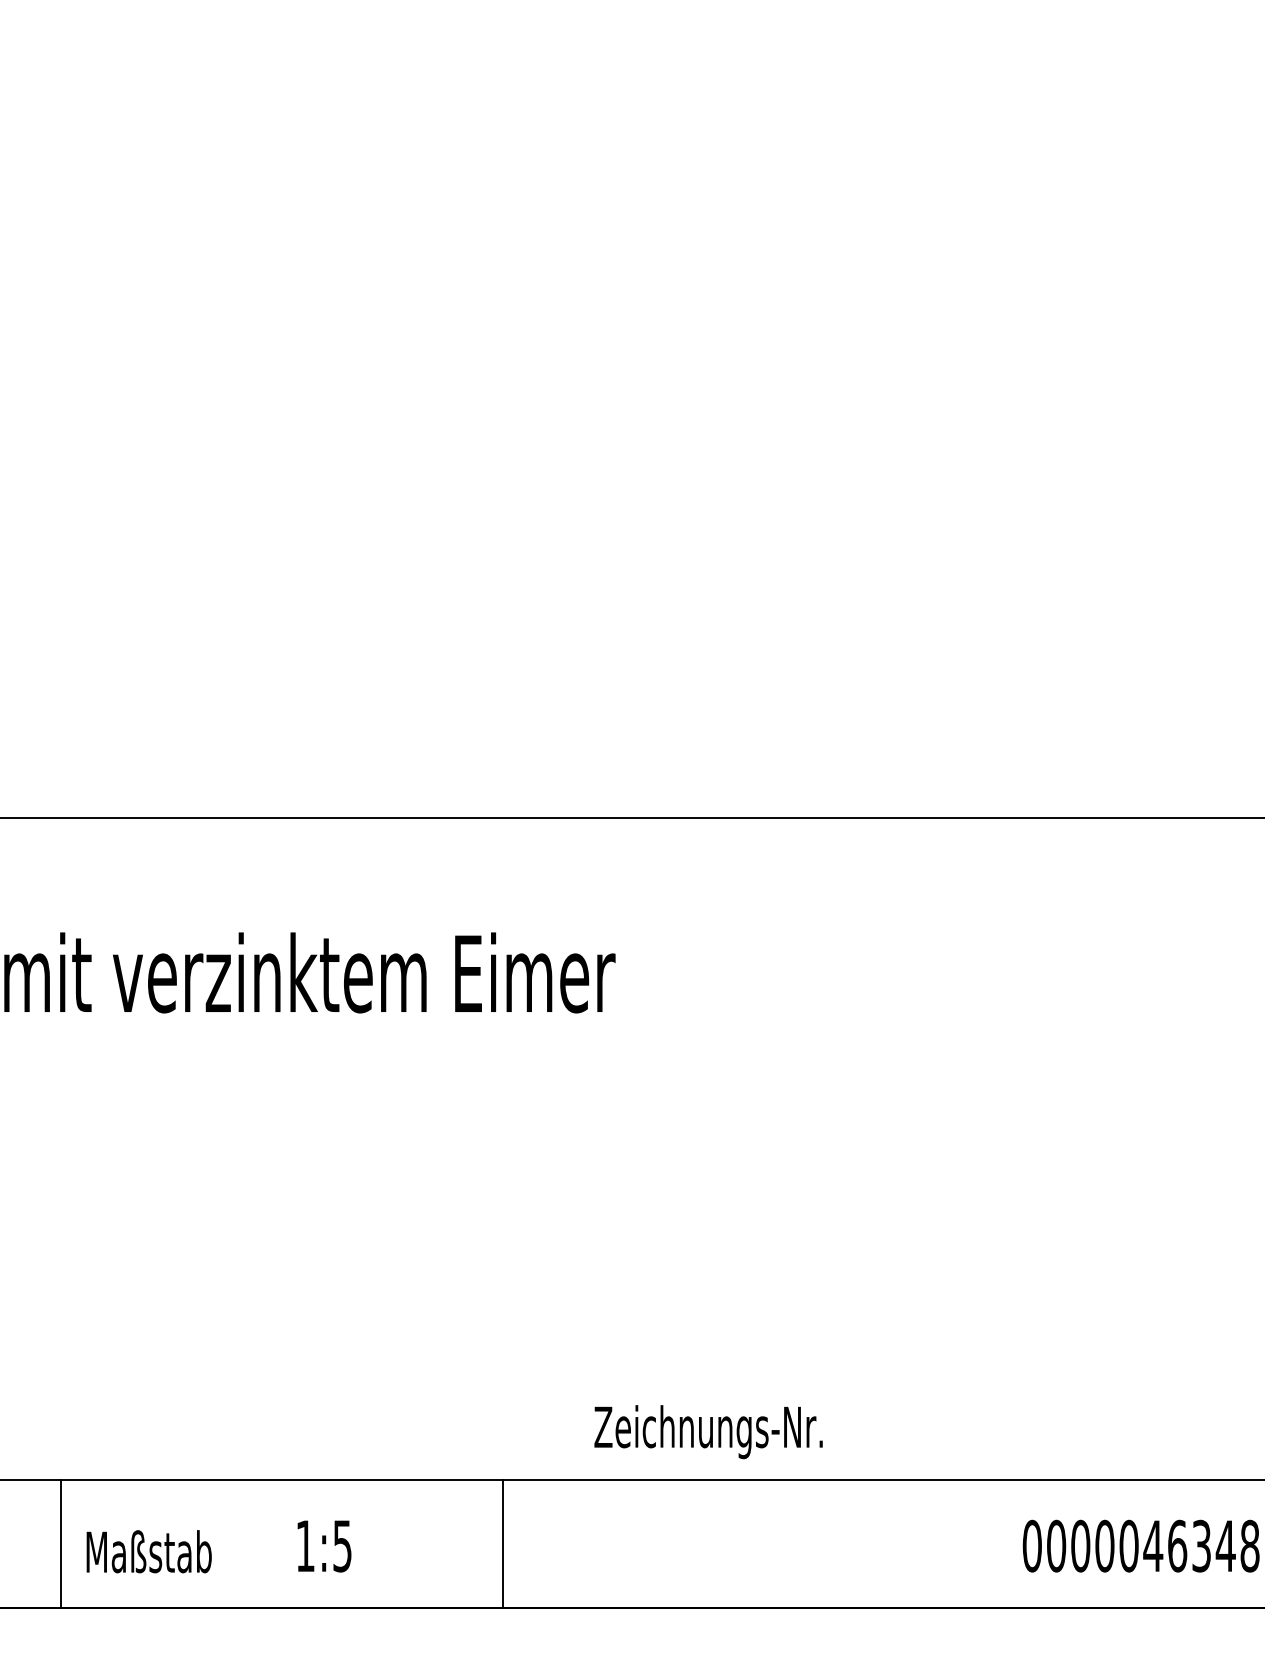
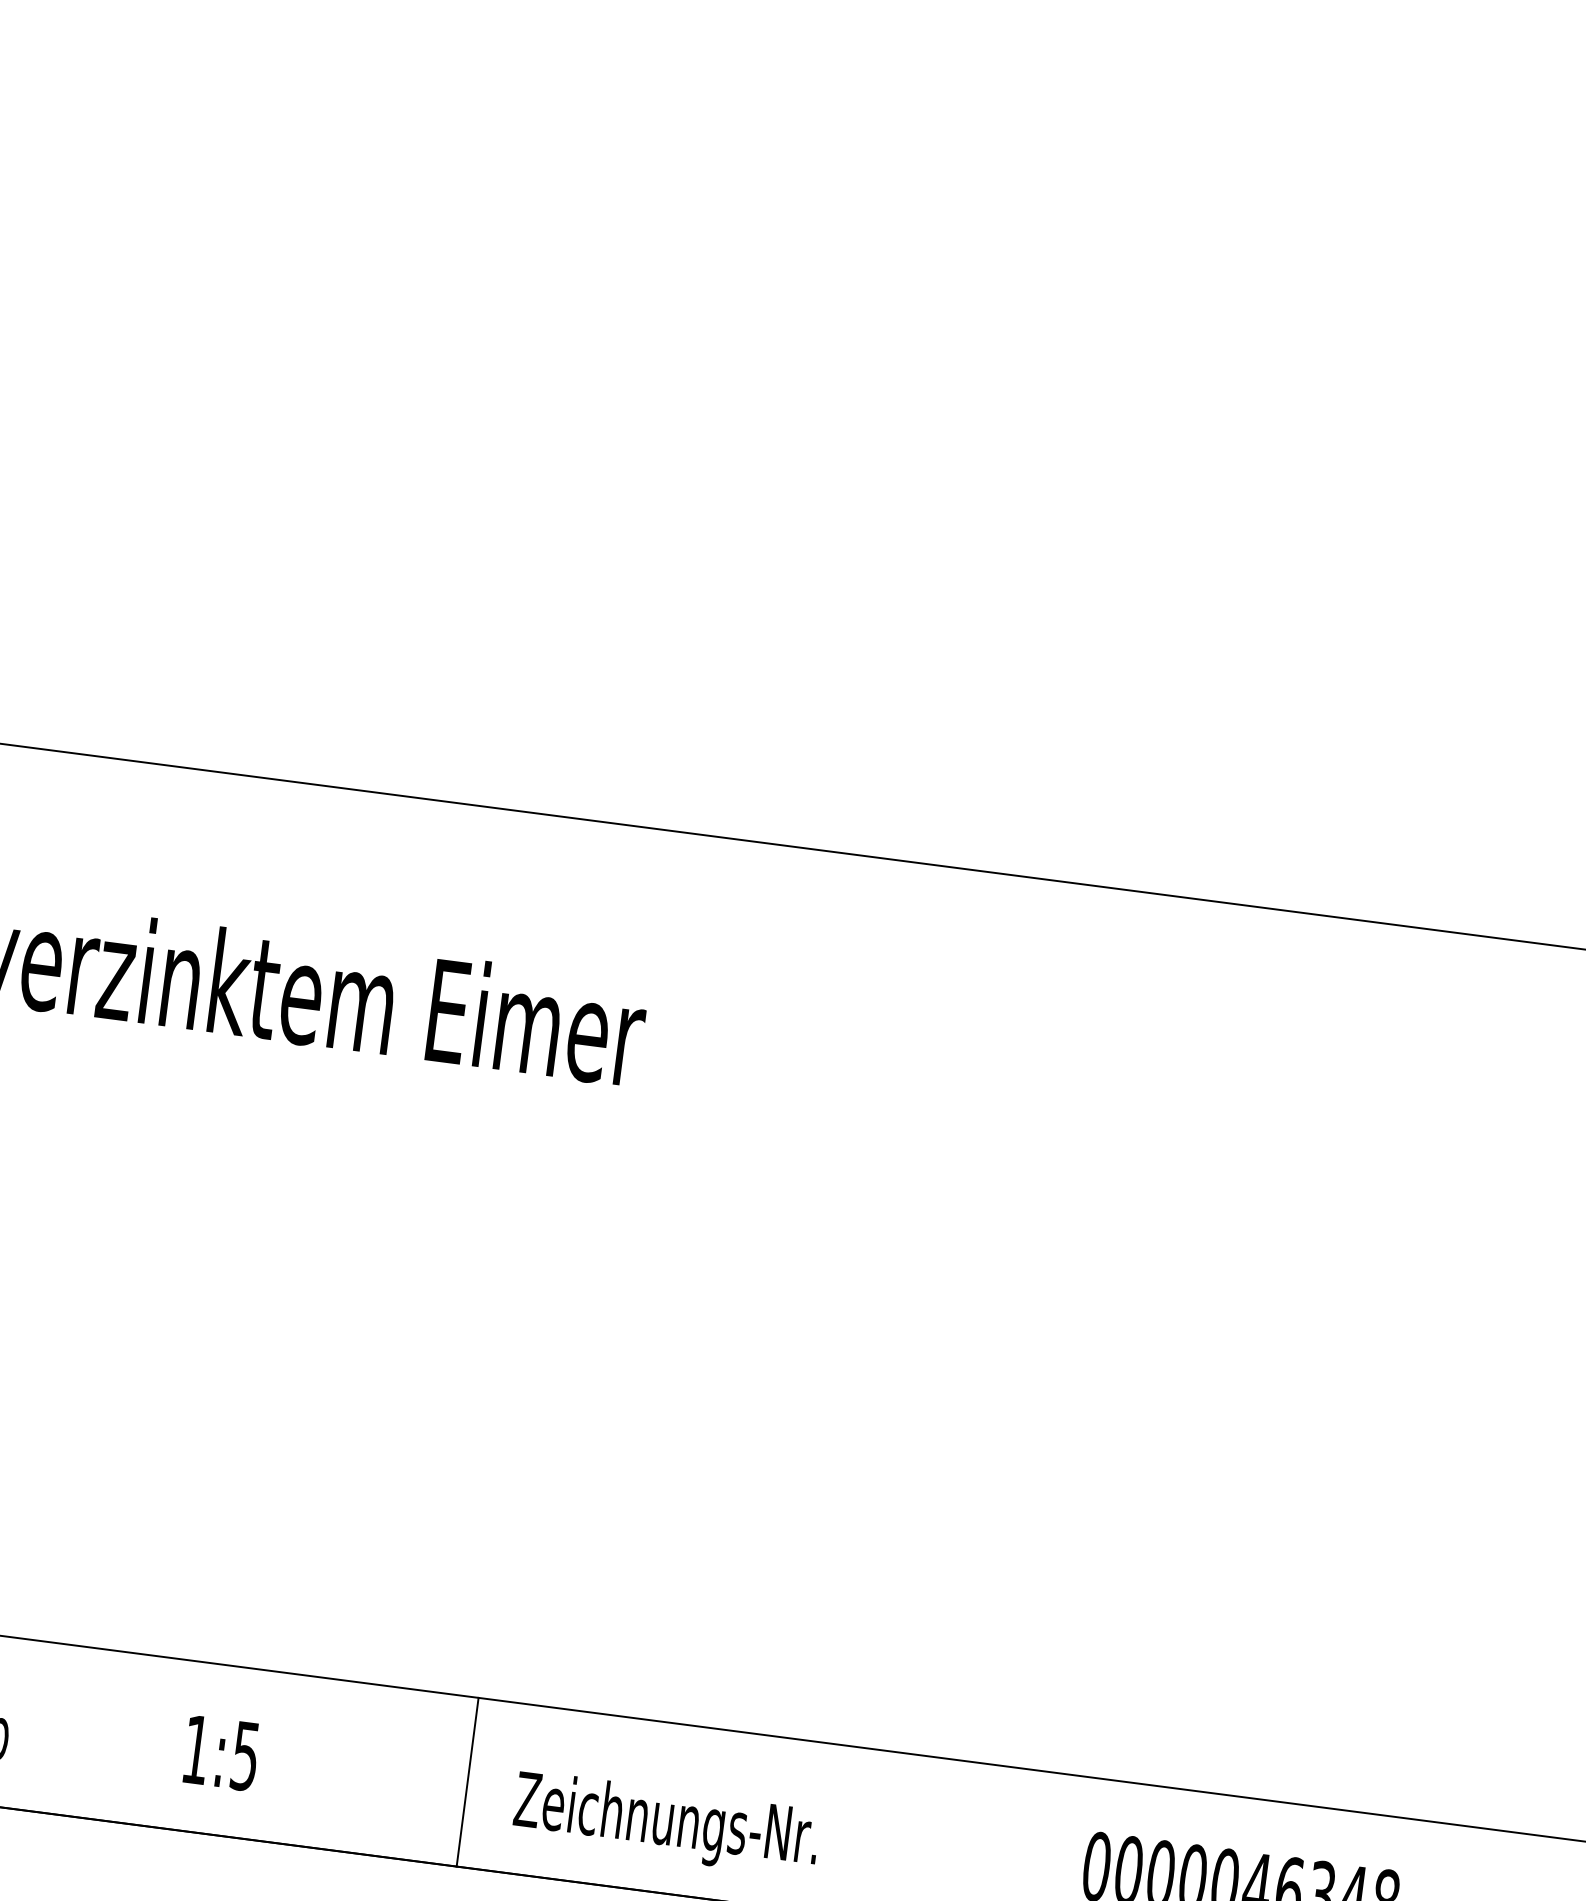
text: (708, 1432) -> (666, 1824), moved
line: (502, 1543) -> (467, 1781), moved
text: (324, 1546) -> (221, 1753), moved

